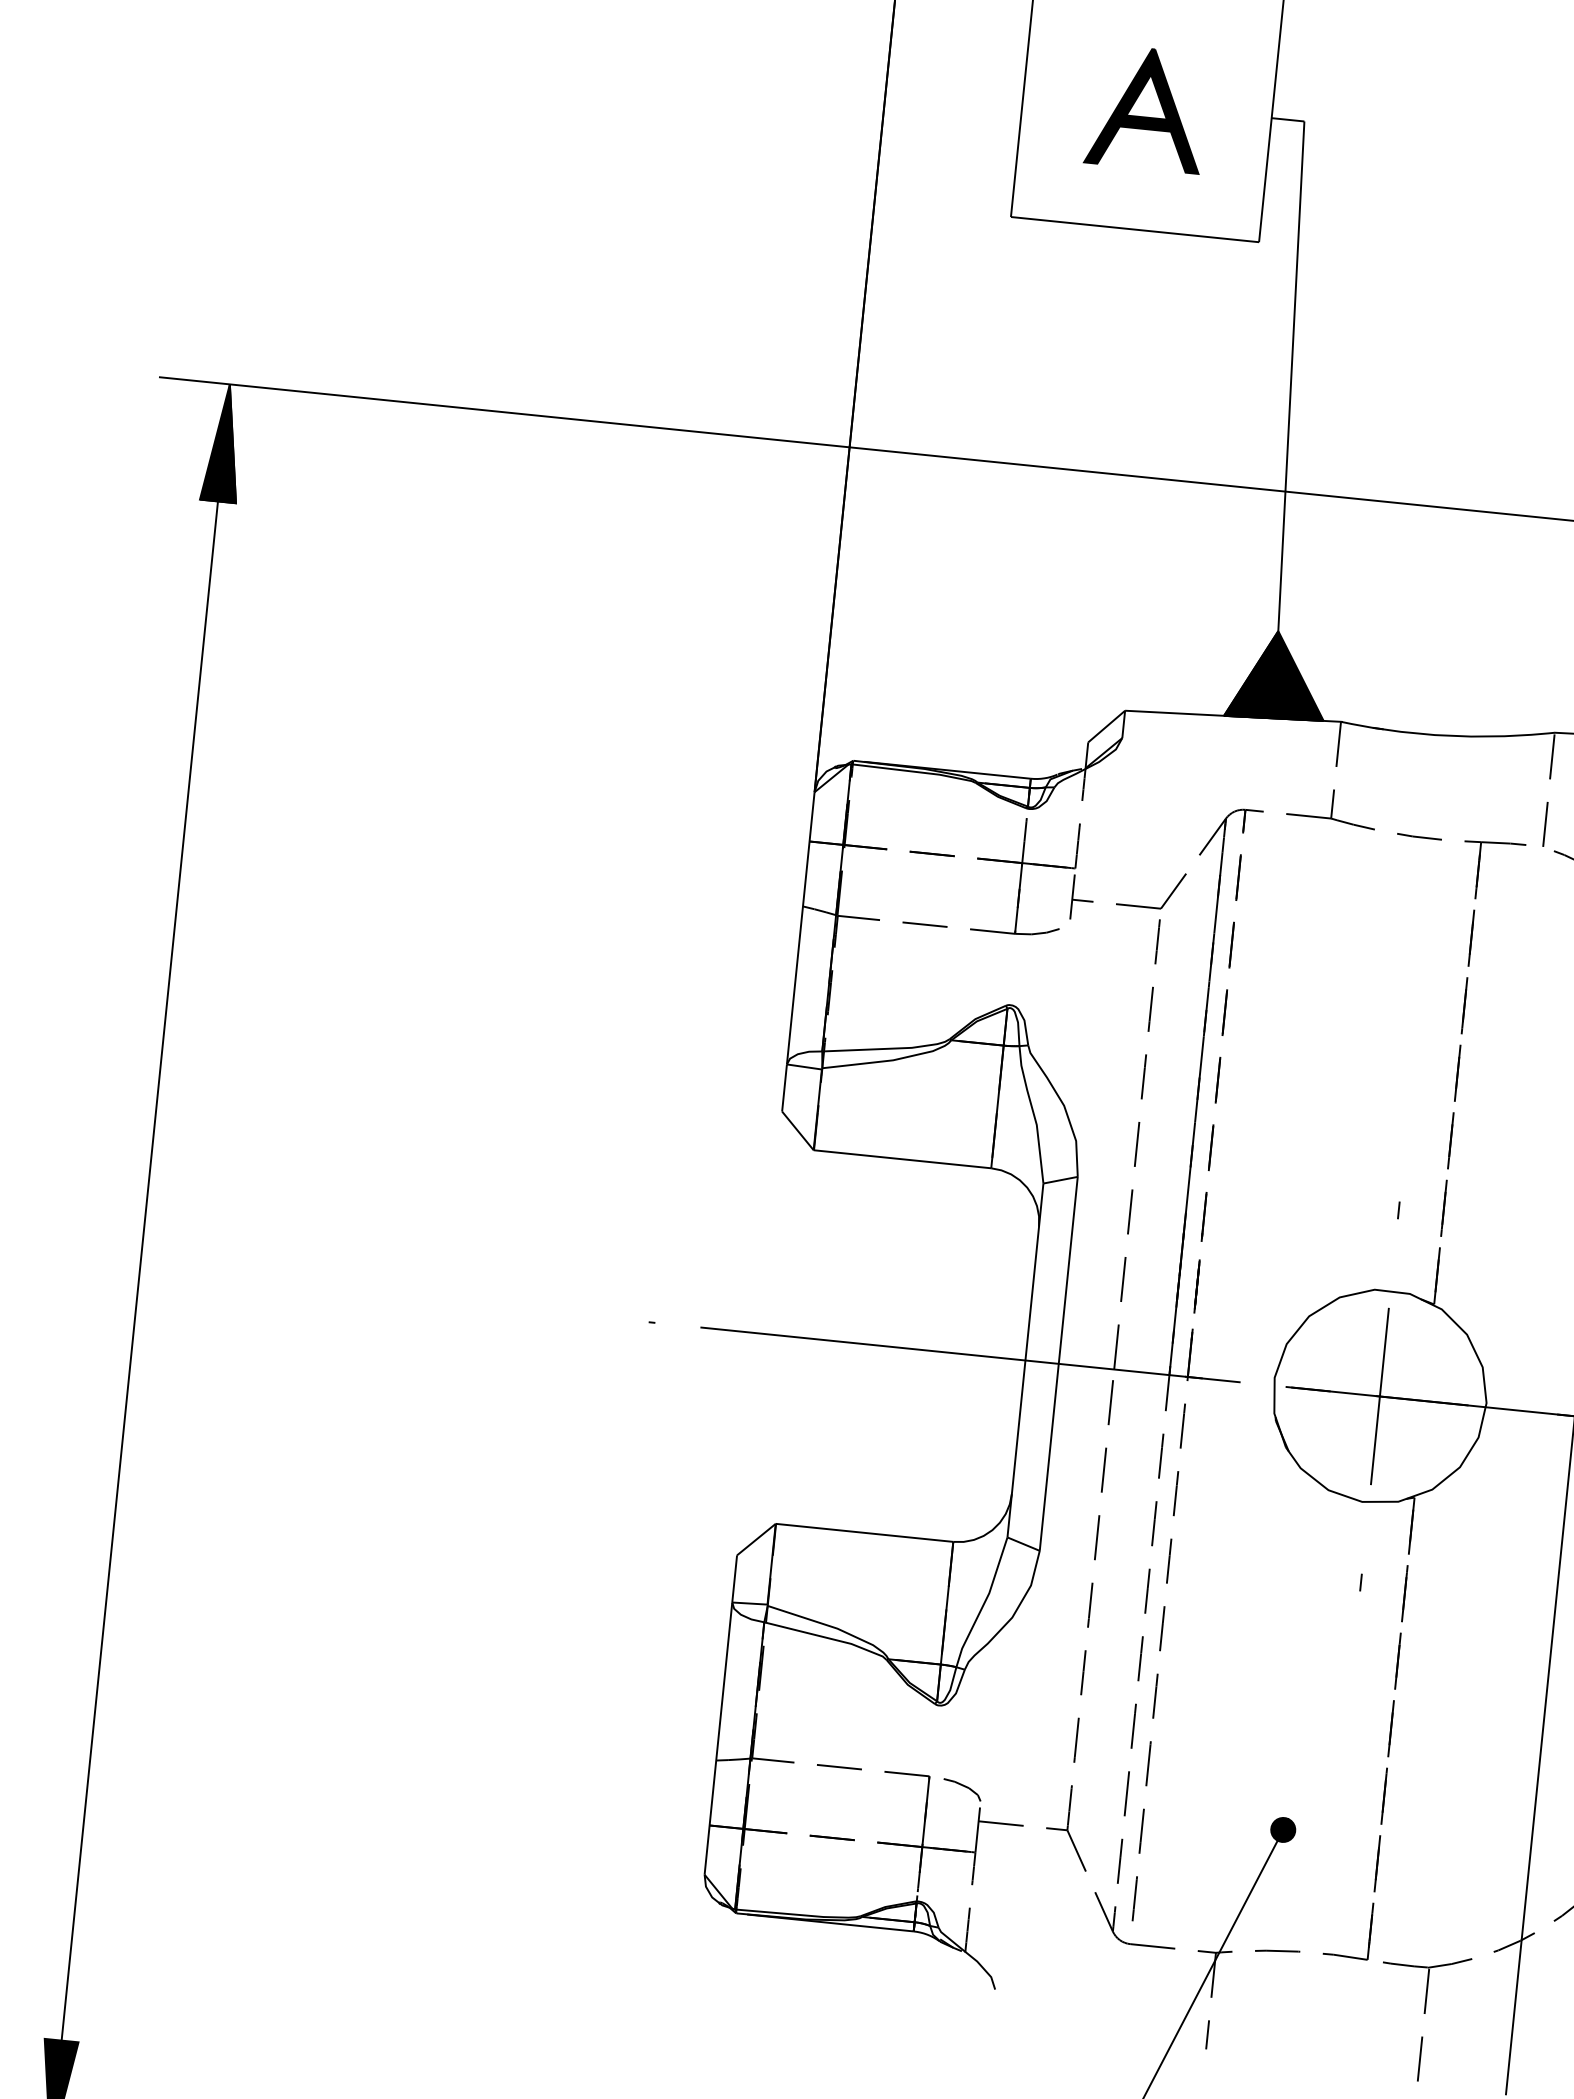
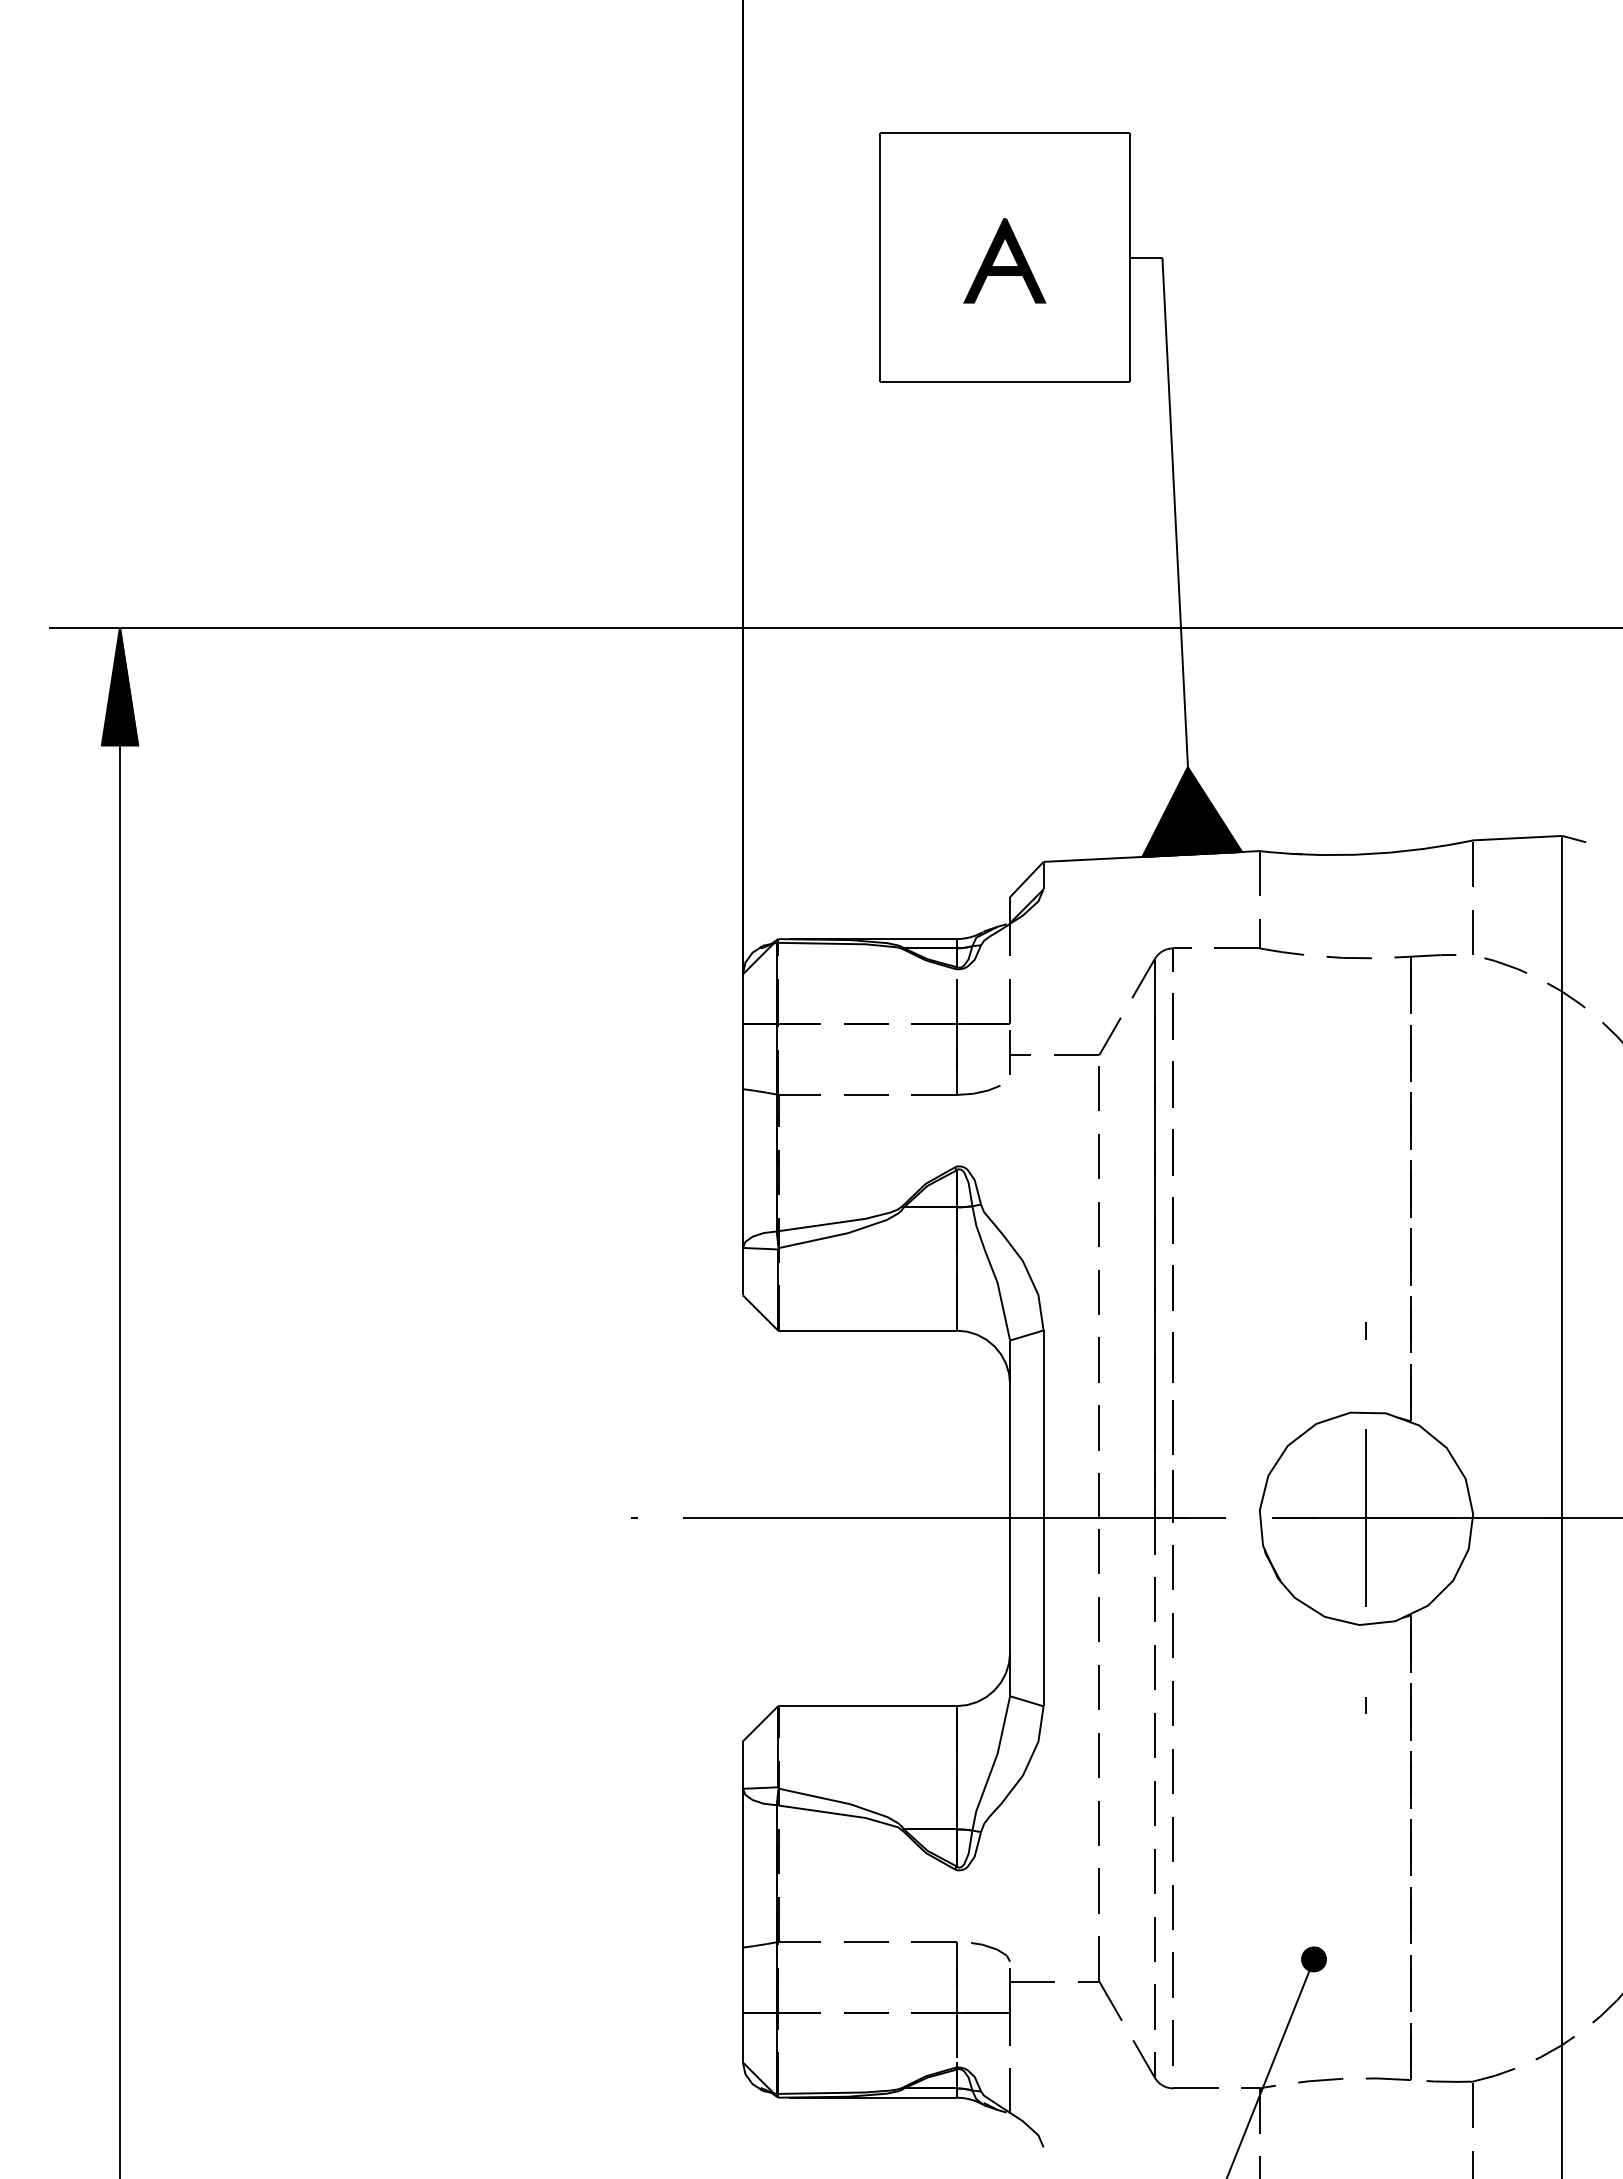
part: (1146, 108) -> (1004, 260), size x0.7

